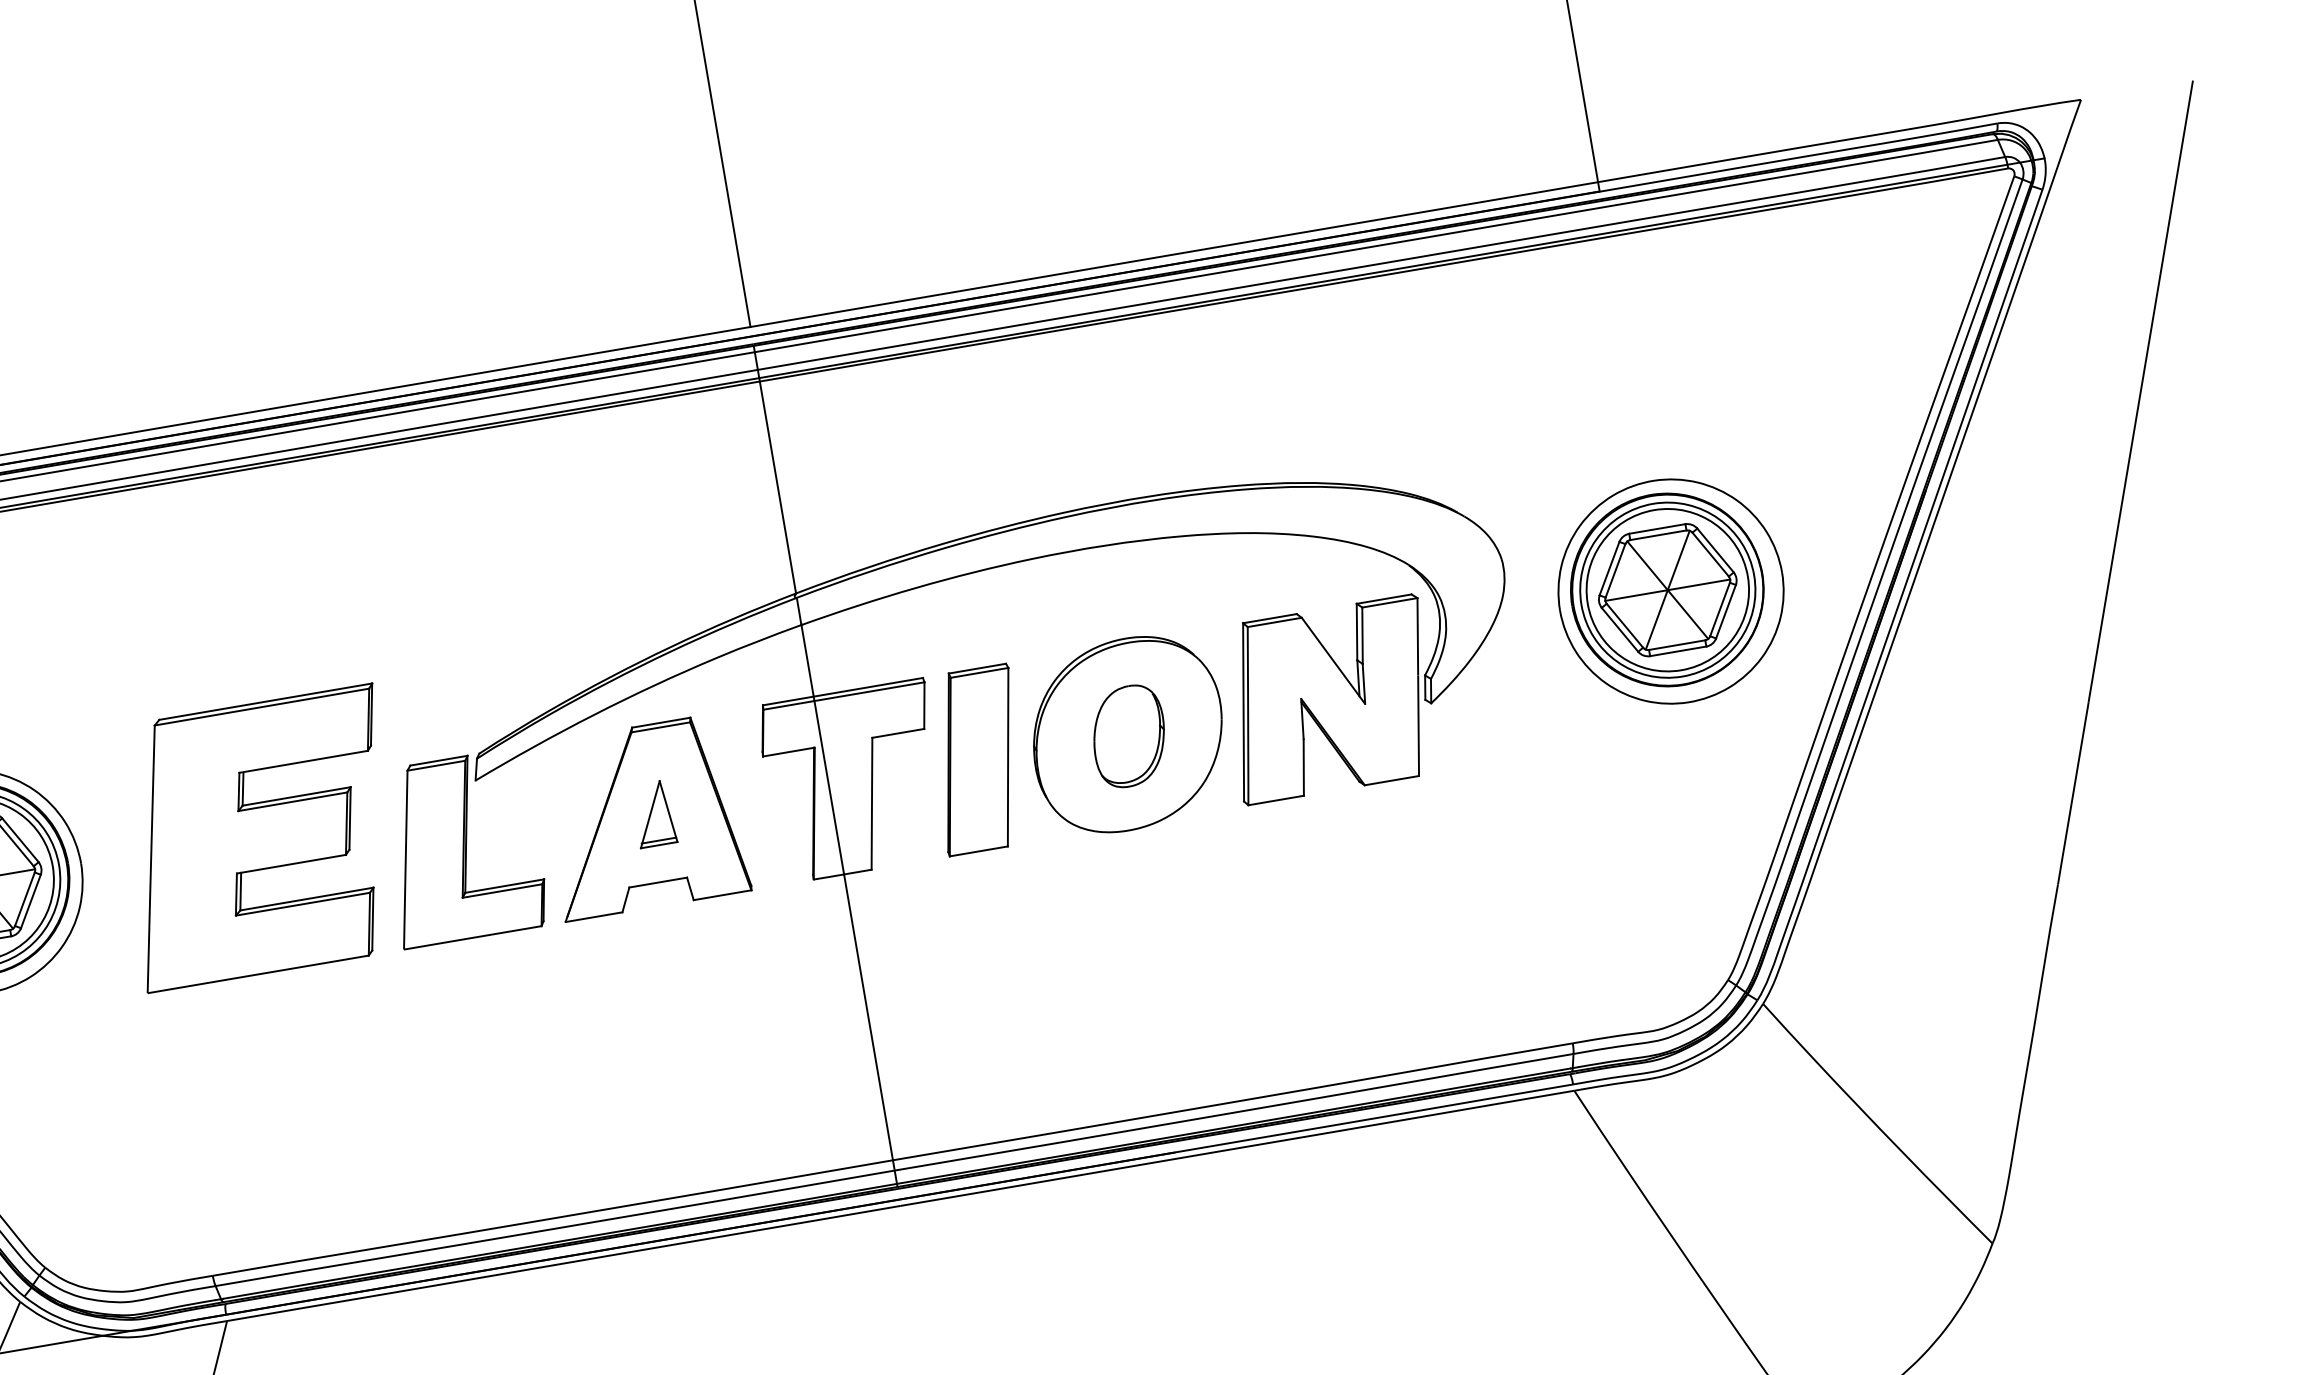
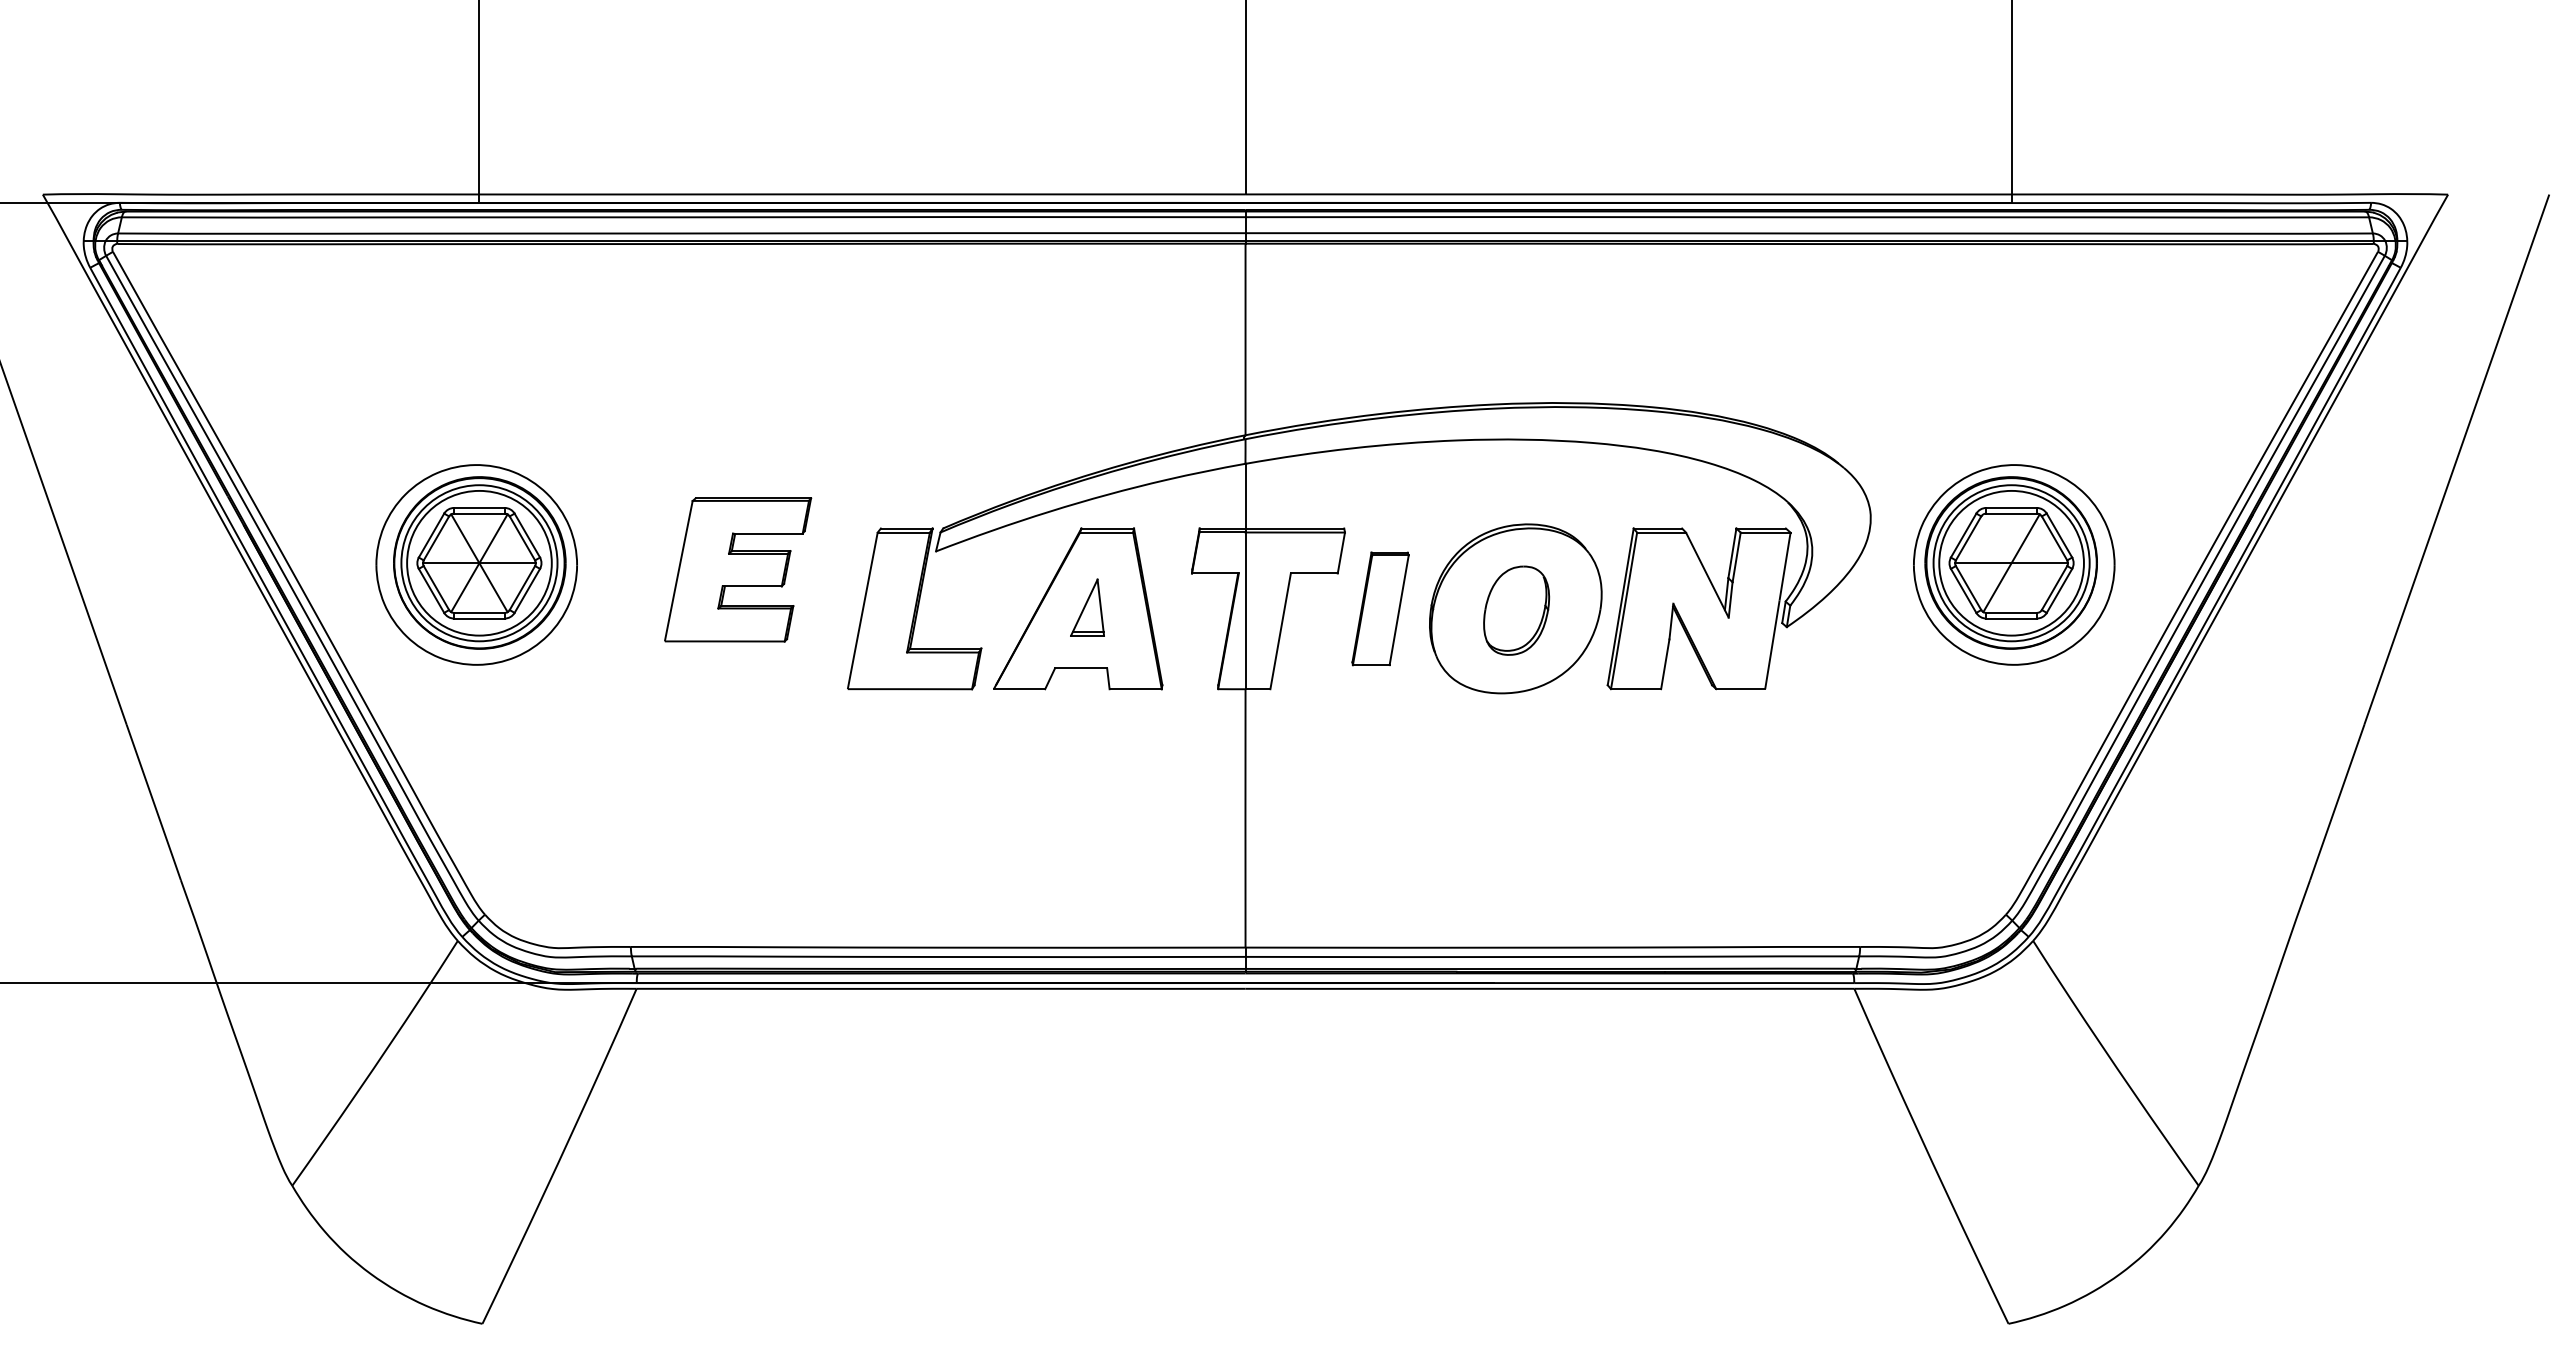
line: (1667, 590) -> (2011, 563), removed
part: (978, 759) -> (1380, 608), size x0.7
part: (259, 838) -> (737, 569), size x0.6

